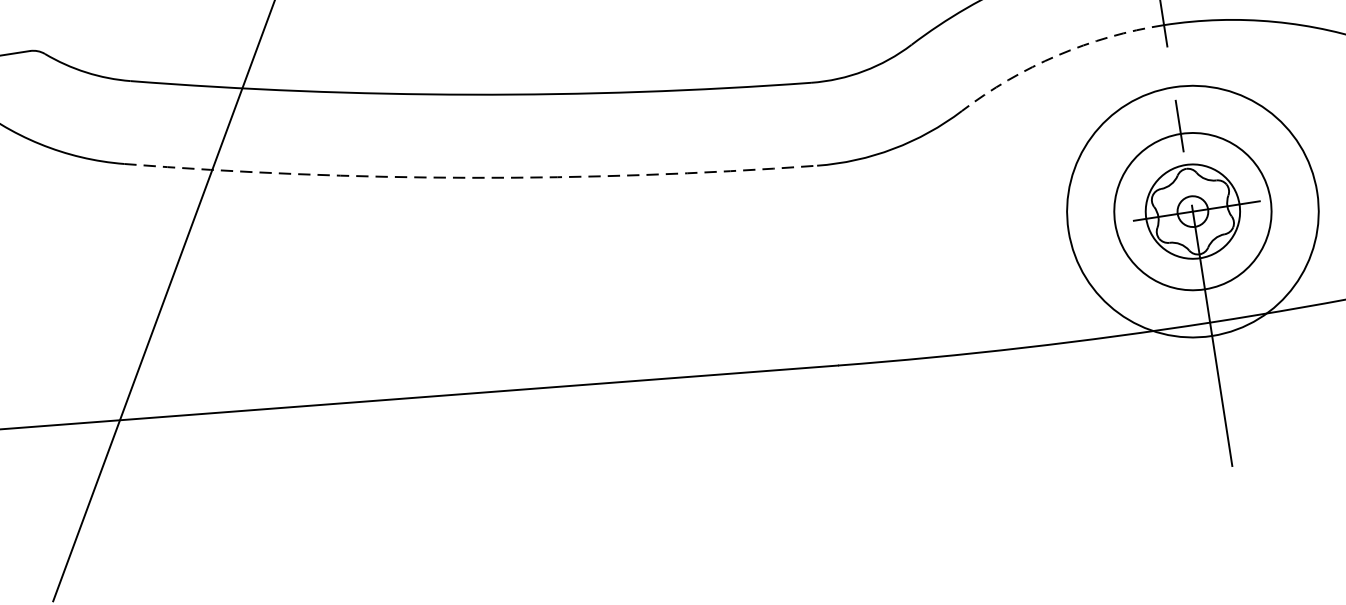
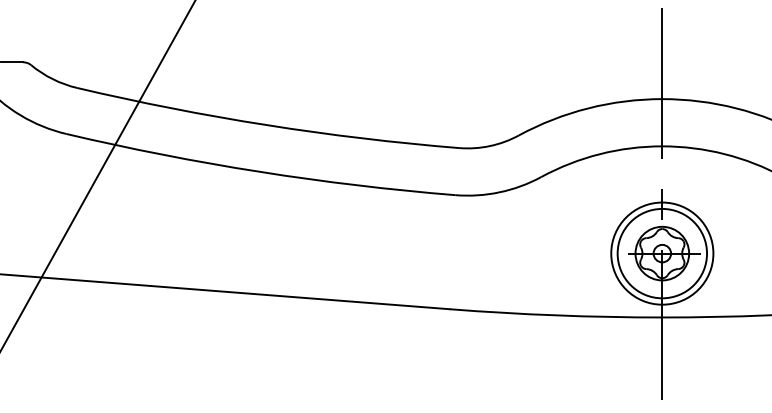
arc: (1056, 56) -> (599, 154), dashed -> solid
arc: (470, 177) -> (259, 171), dashed -> solid
circle: (1193, 211) -> (662, 253), size x0.71

